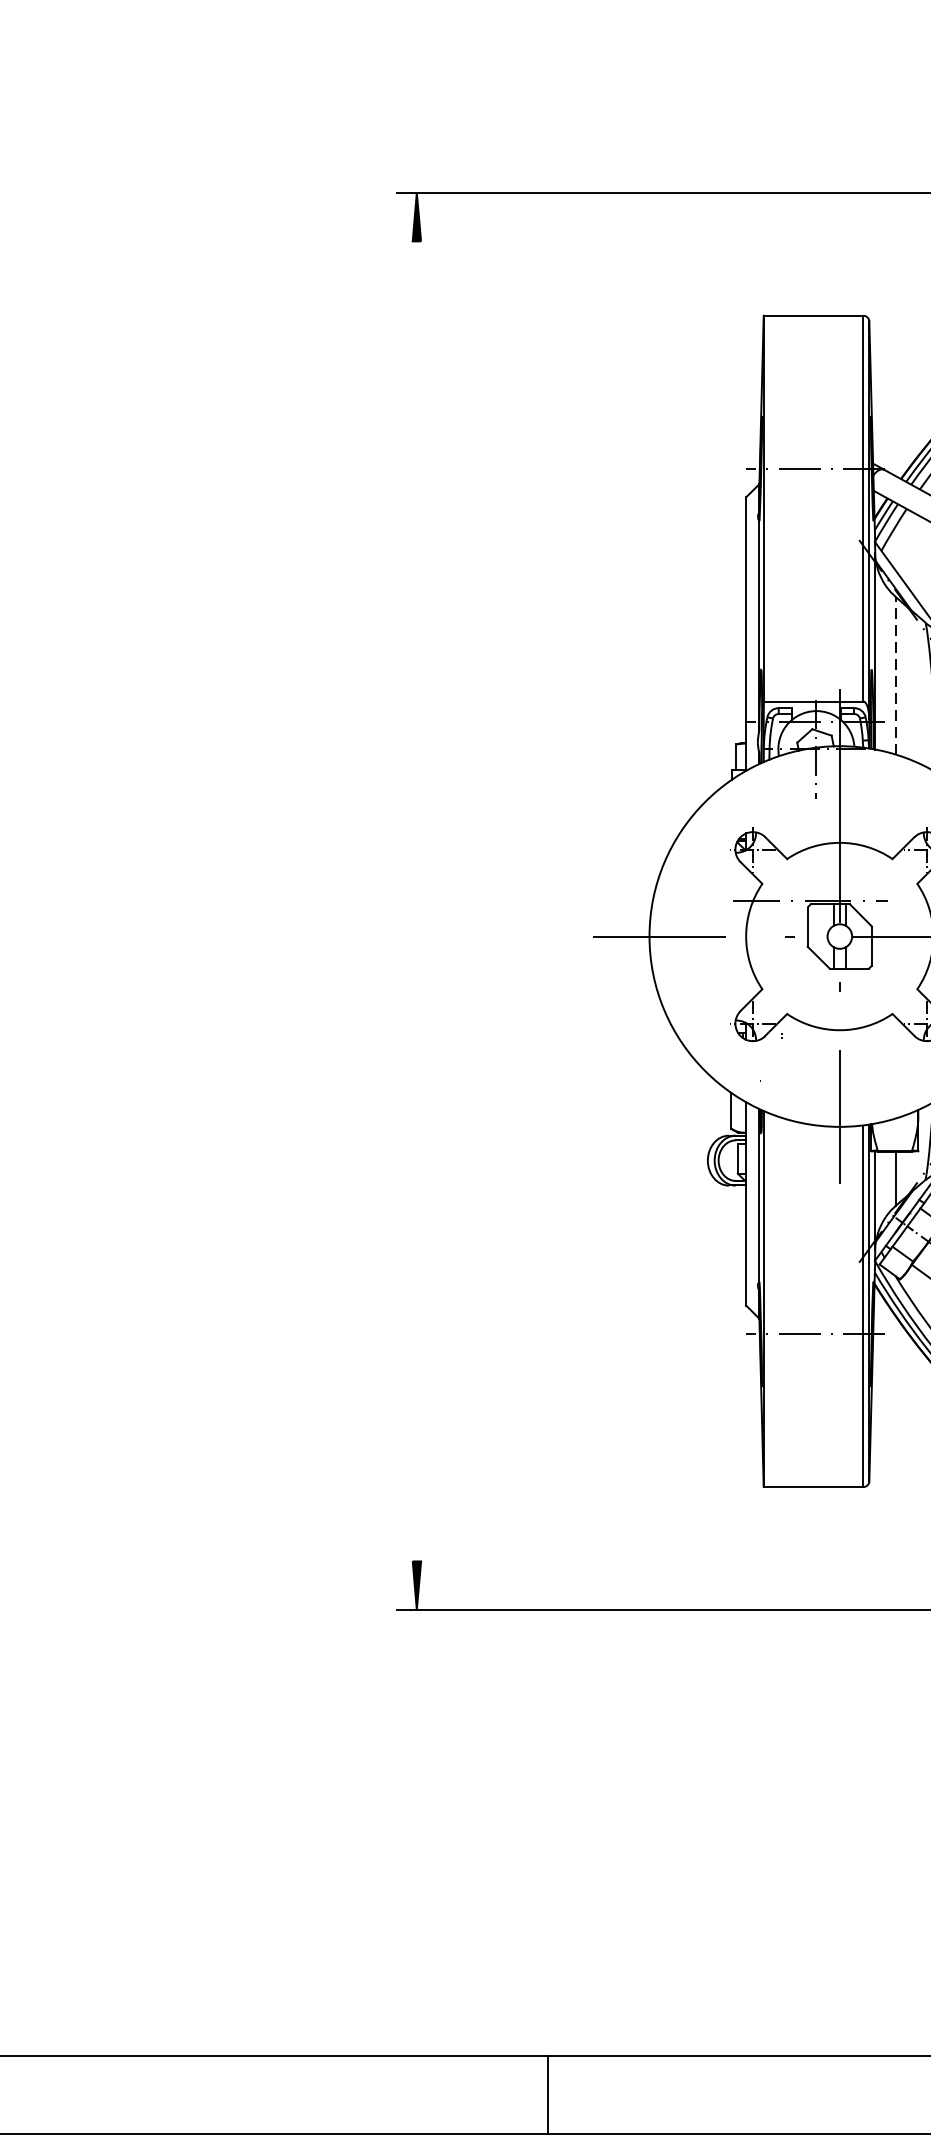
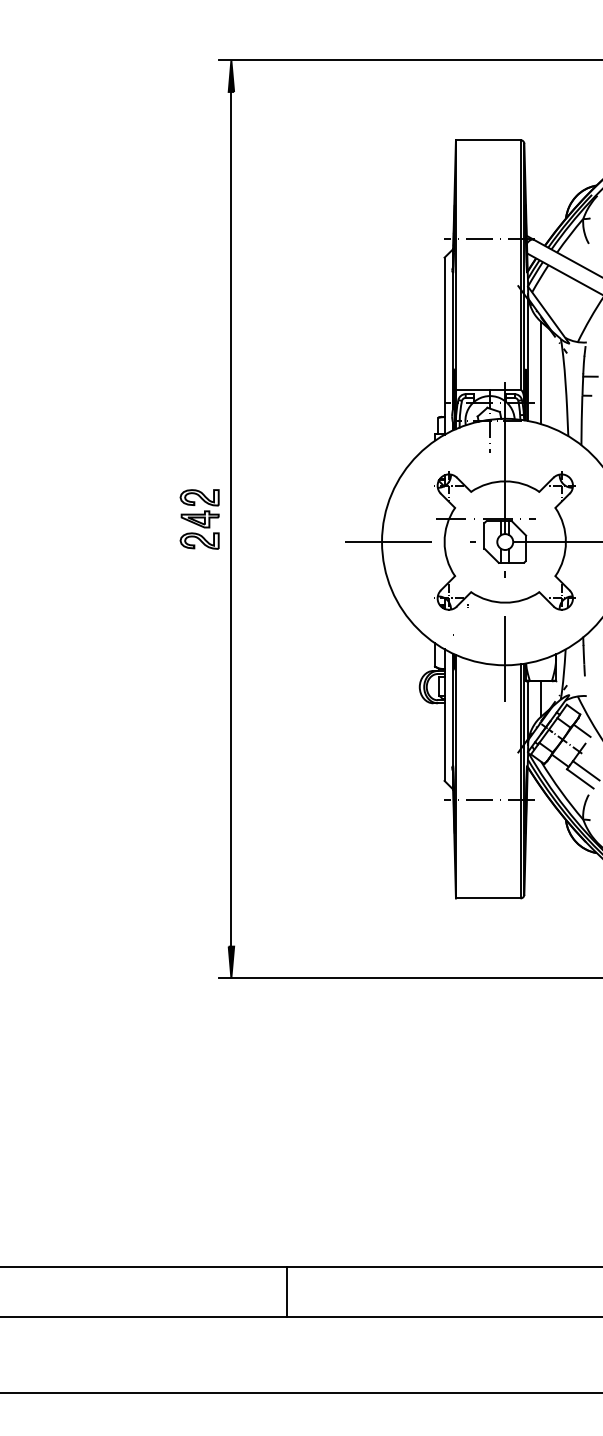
line: (895, 674) -> (541, 372), dashed -> solid
line: (417, 900) -> (231, 518), added
part: (367, 901) -> (199, 519), added
line: (548, 2094) -> (286, 1291), moved

